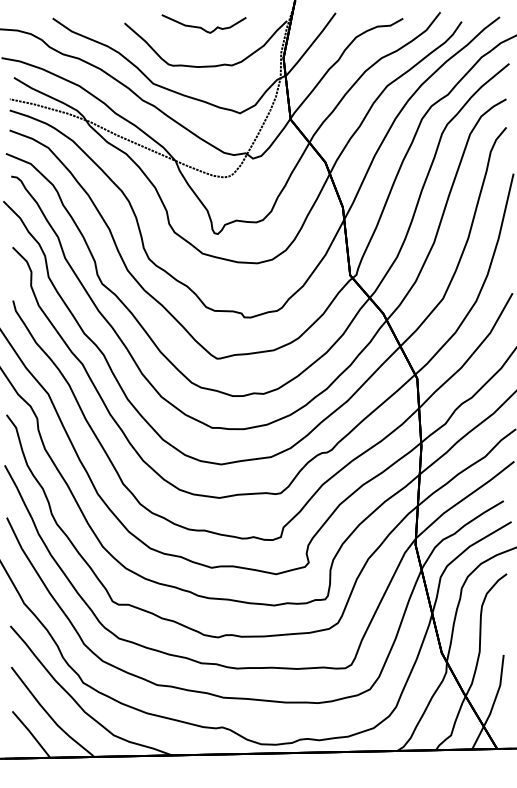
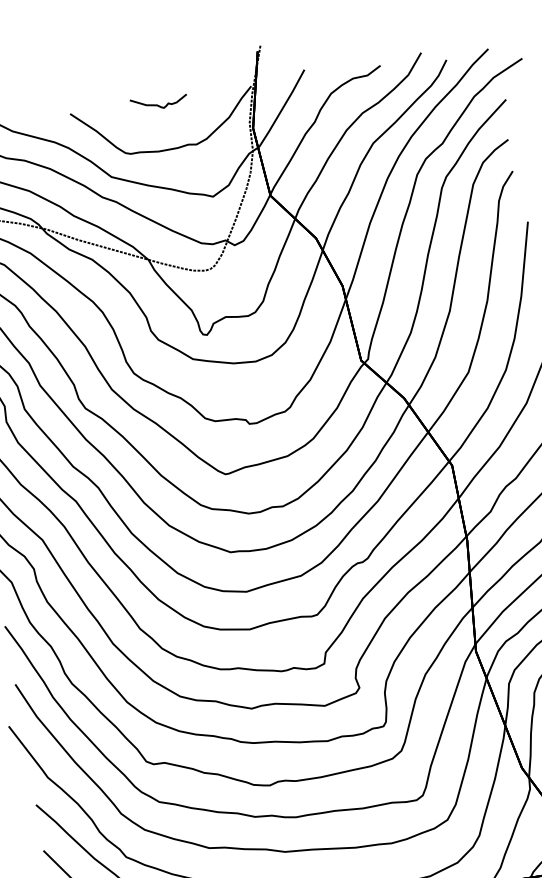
part: (203, 23) -> (158, 102), size x0.6

